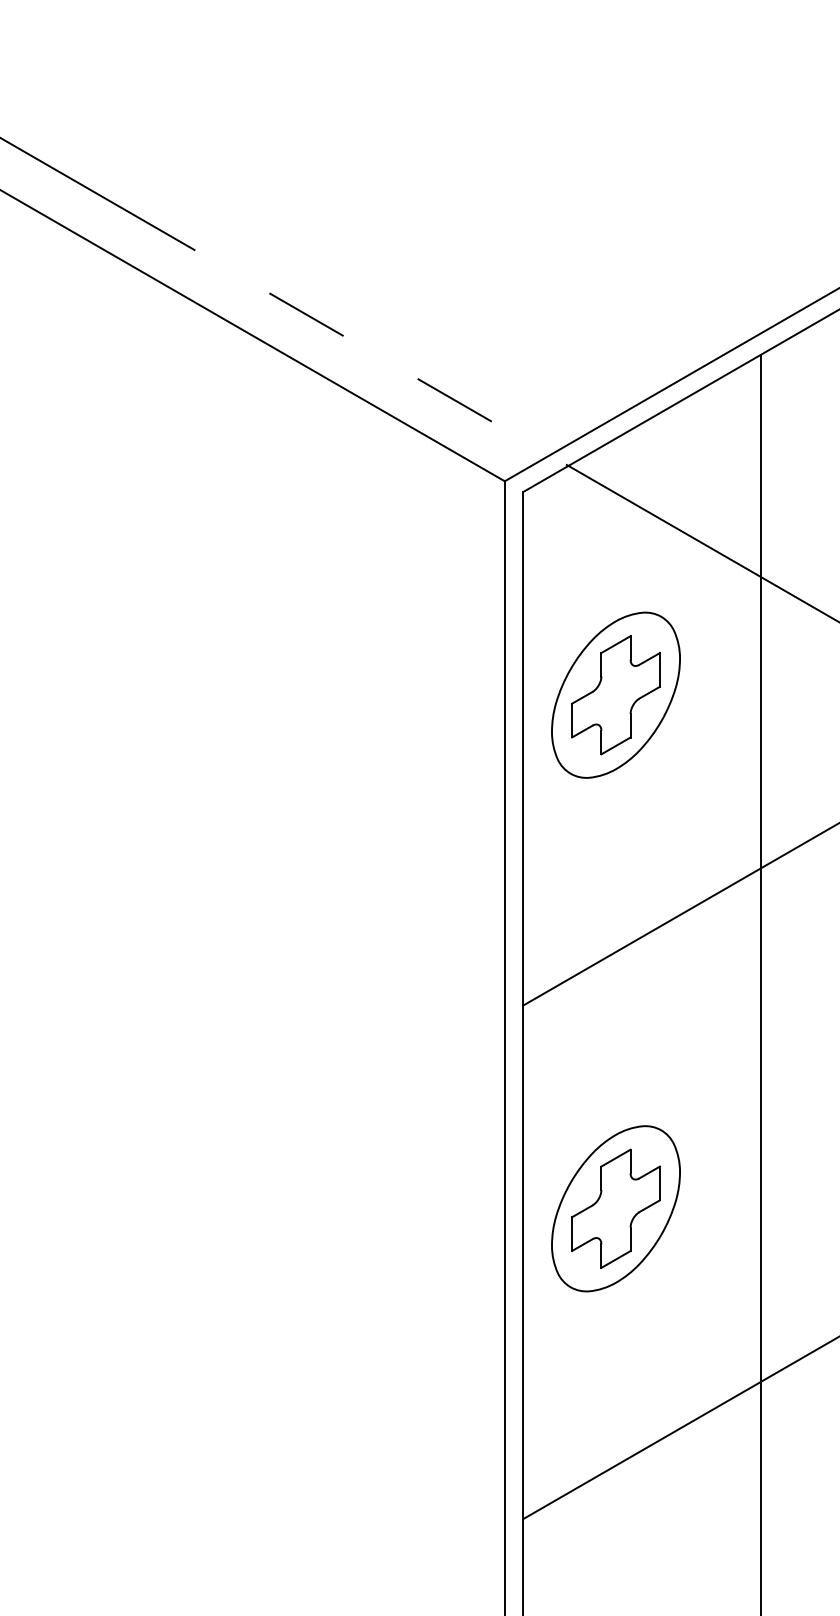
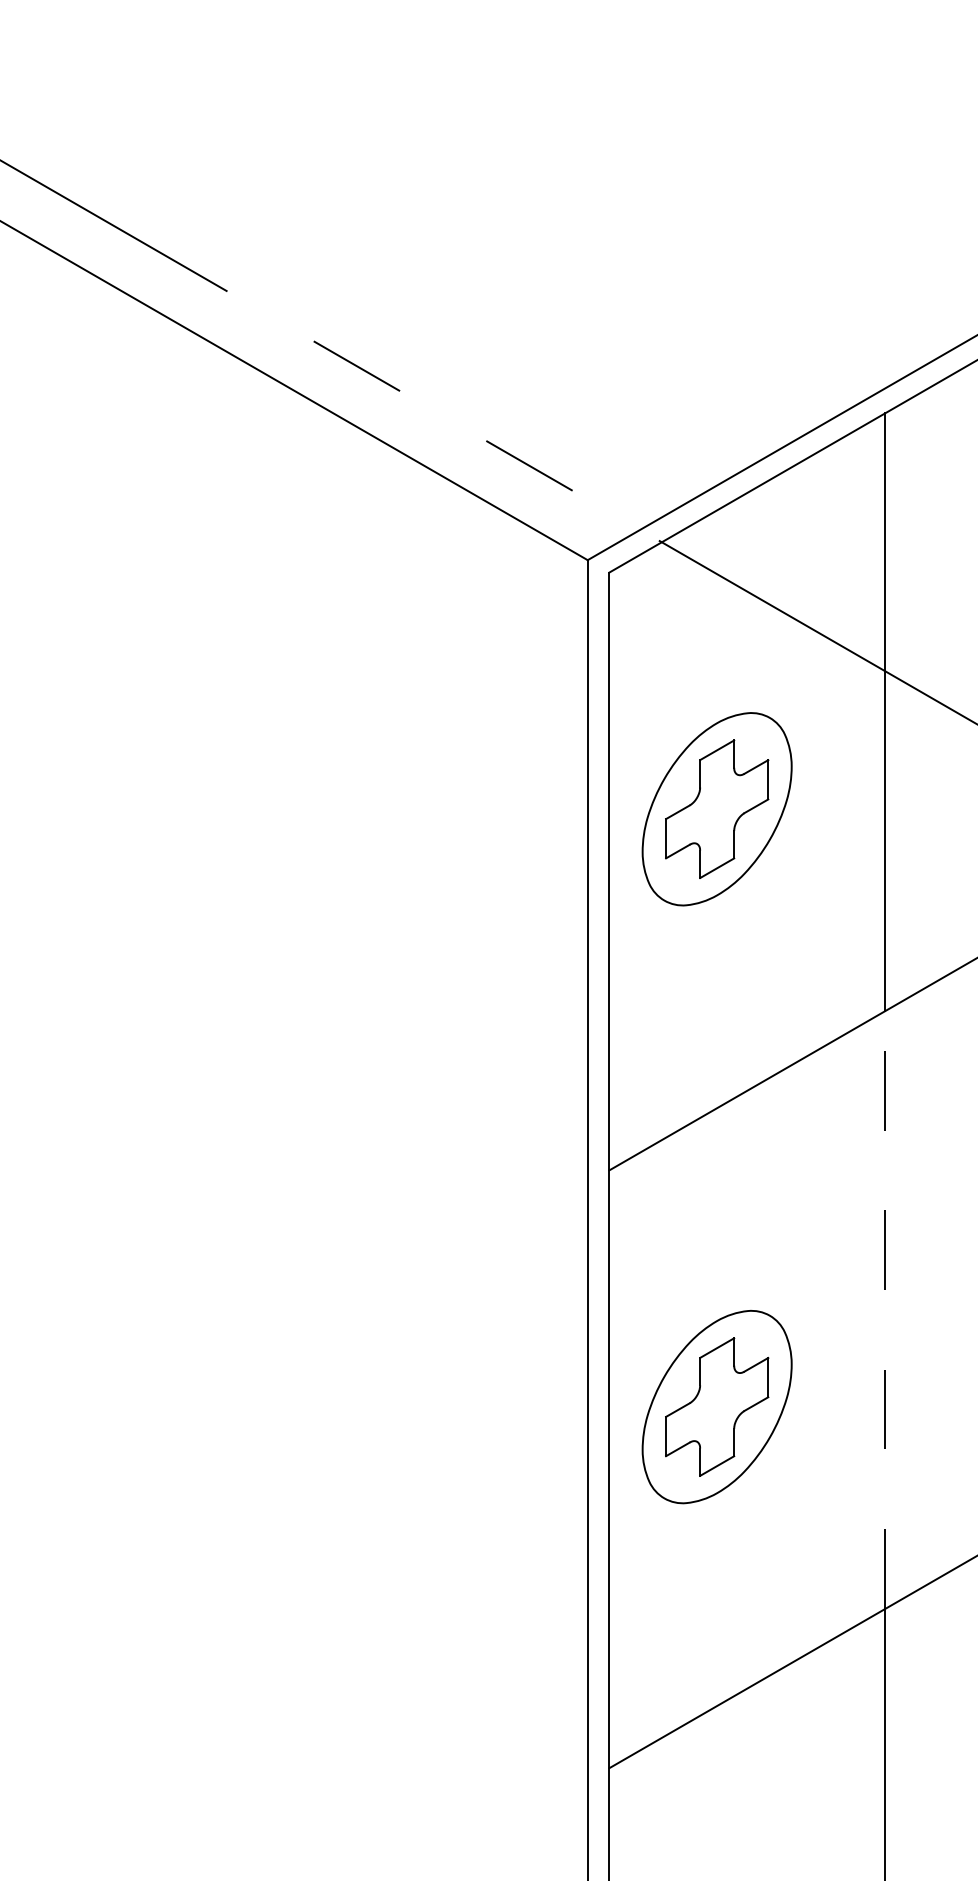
line: (760, 1125) -> (885, 1310), solid -> dashed

